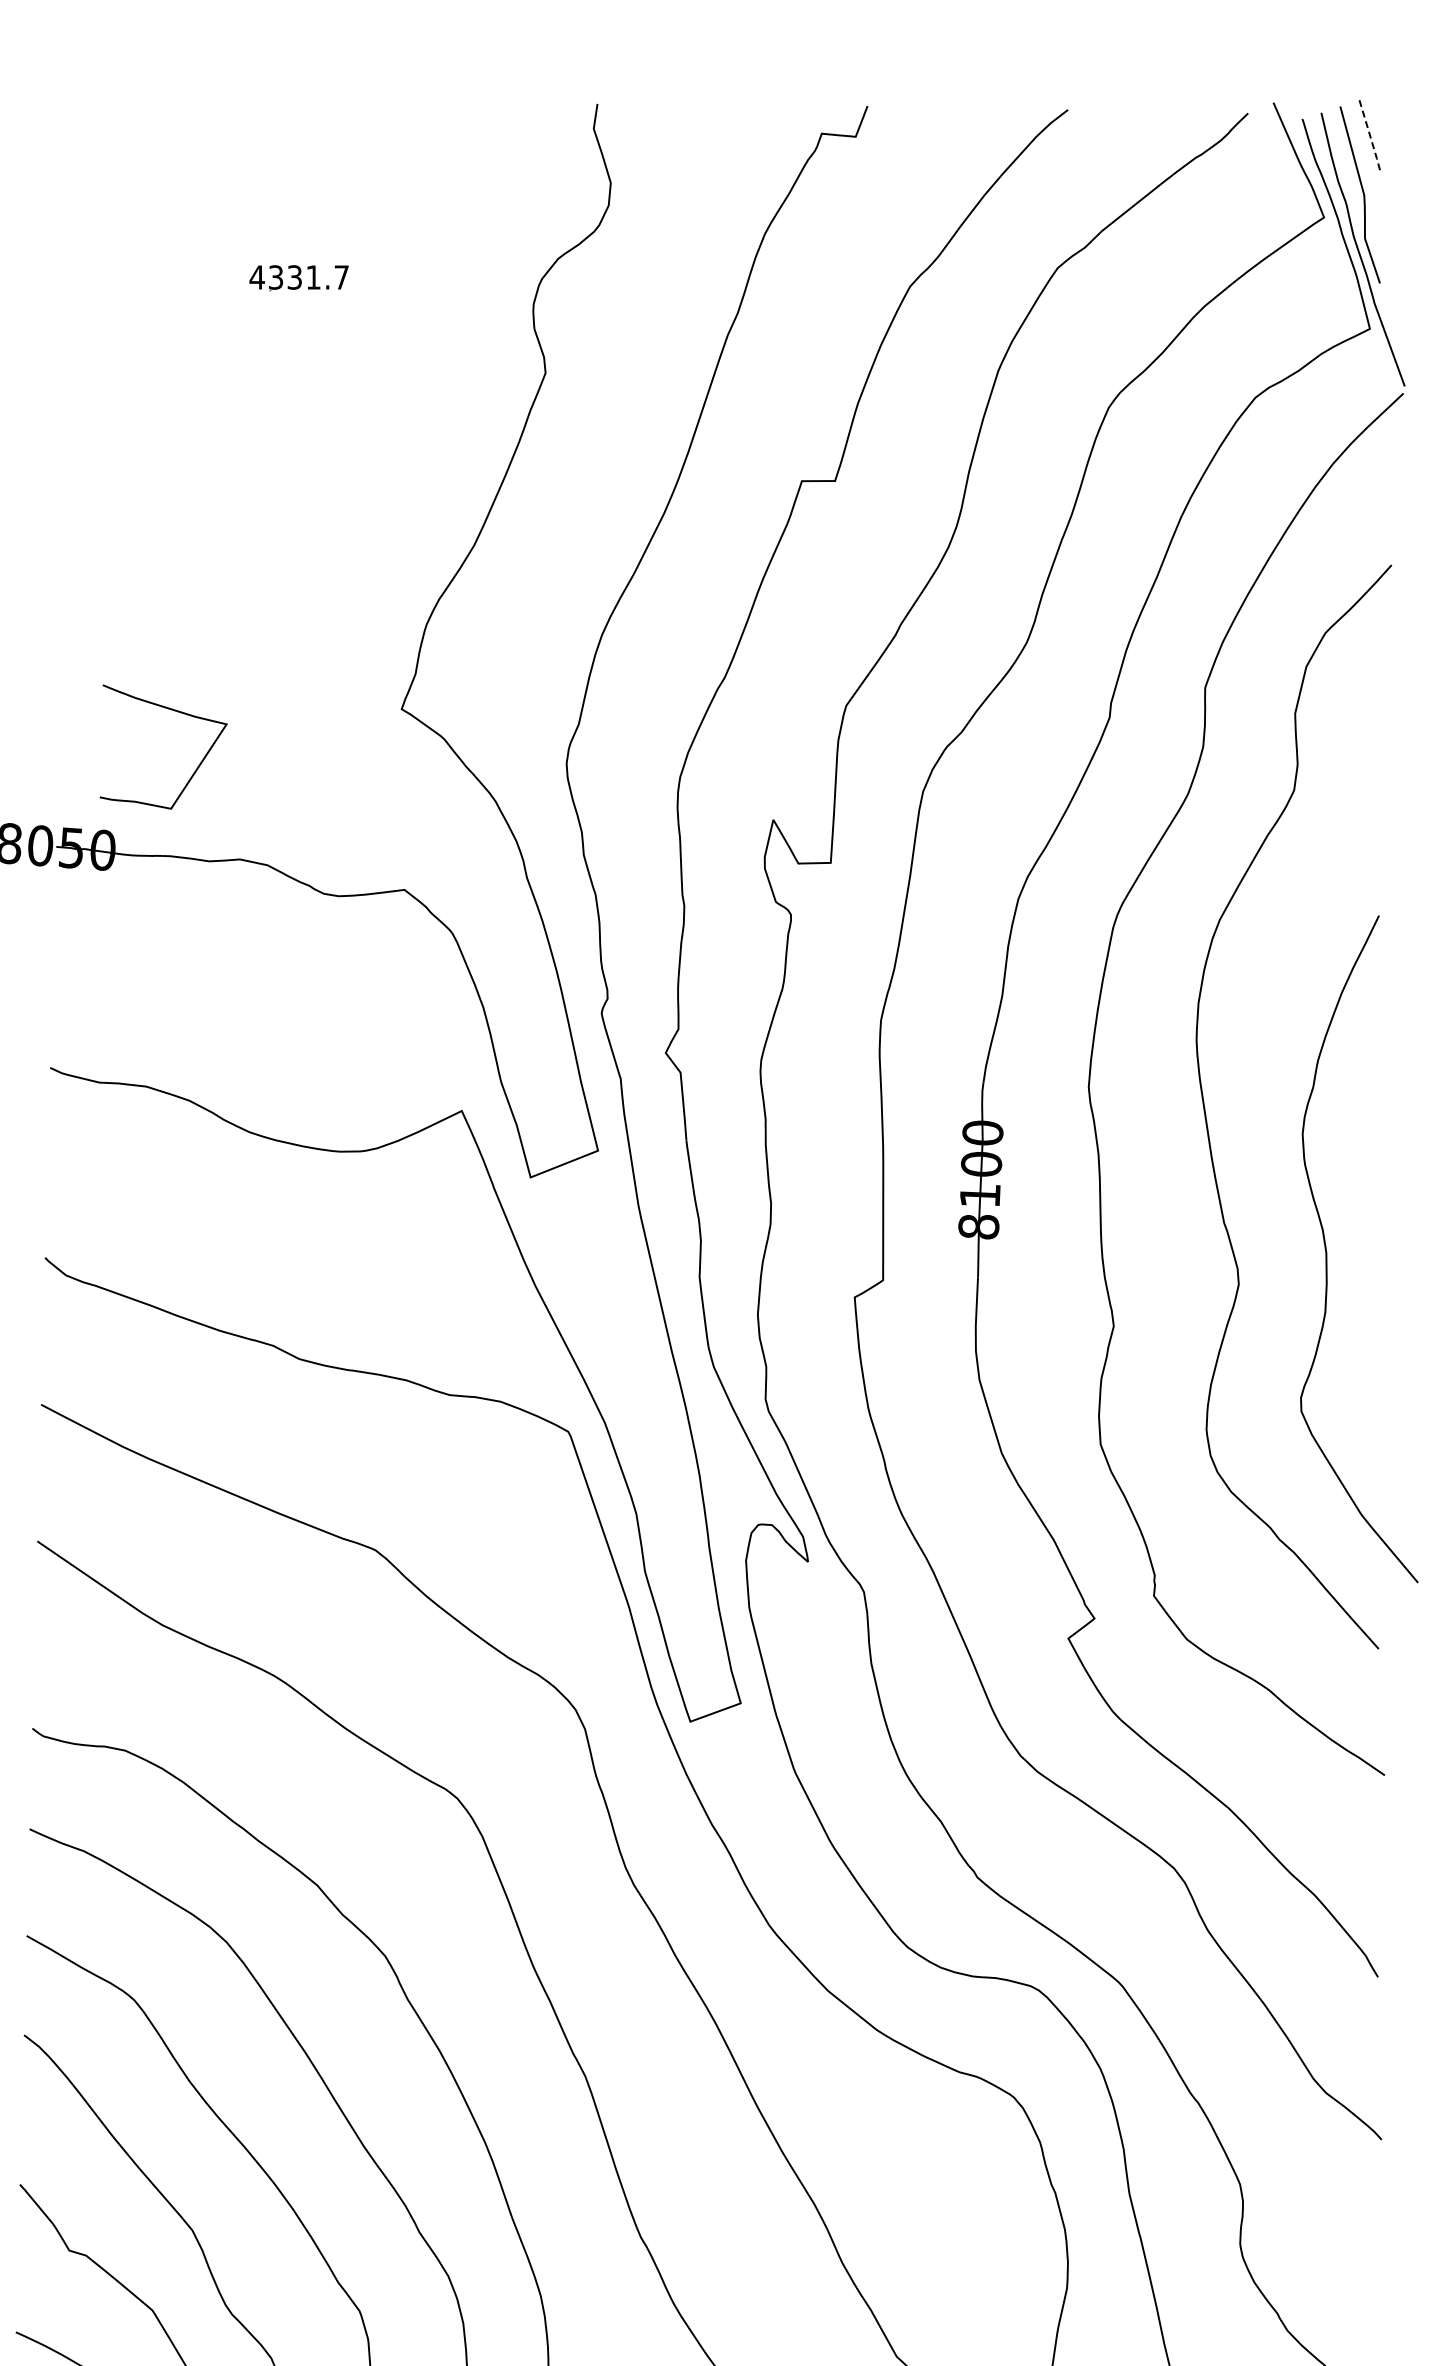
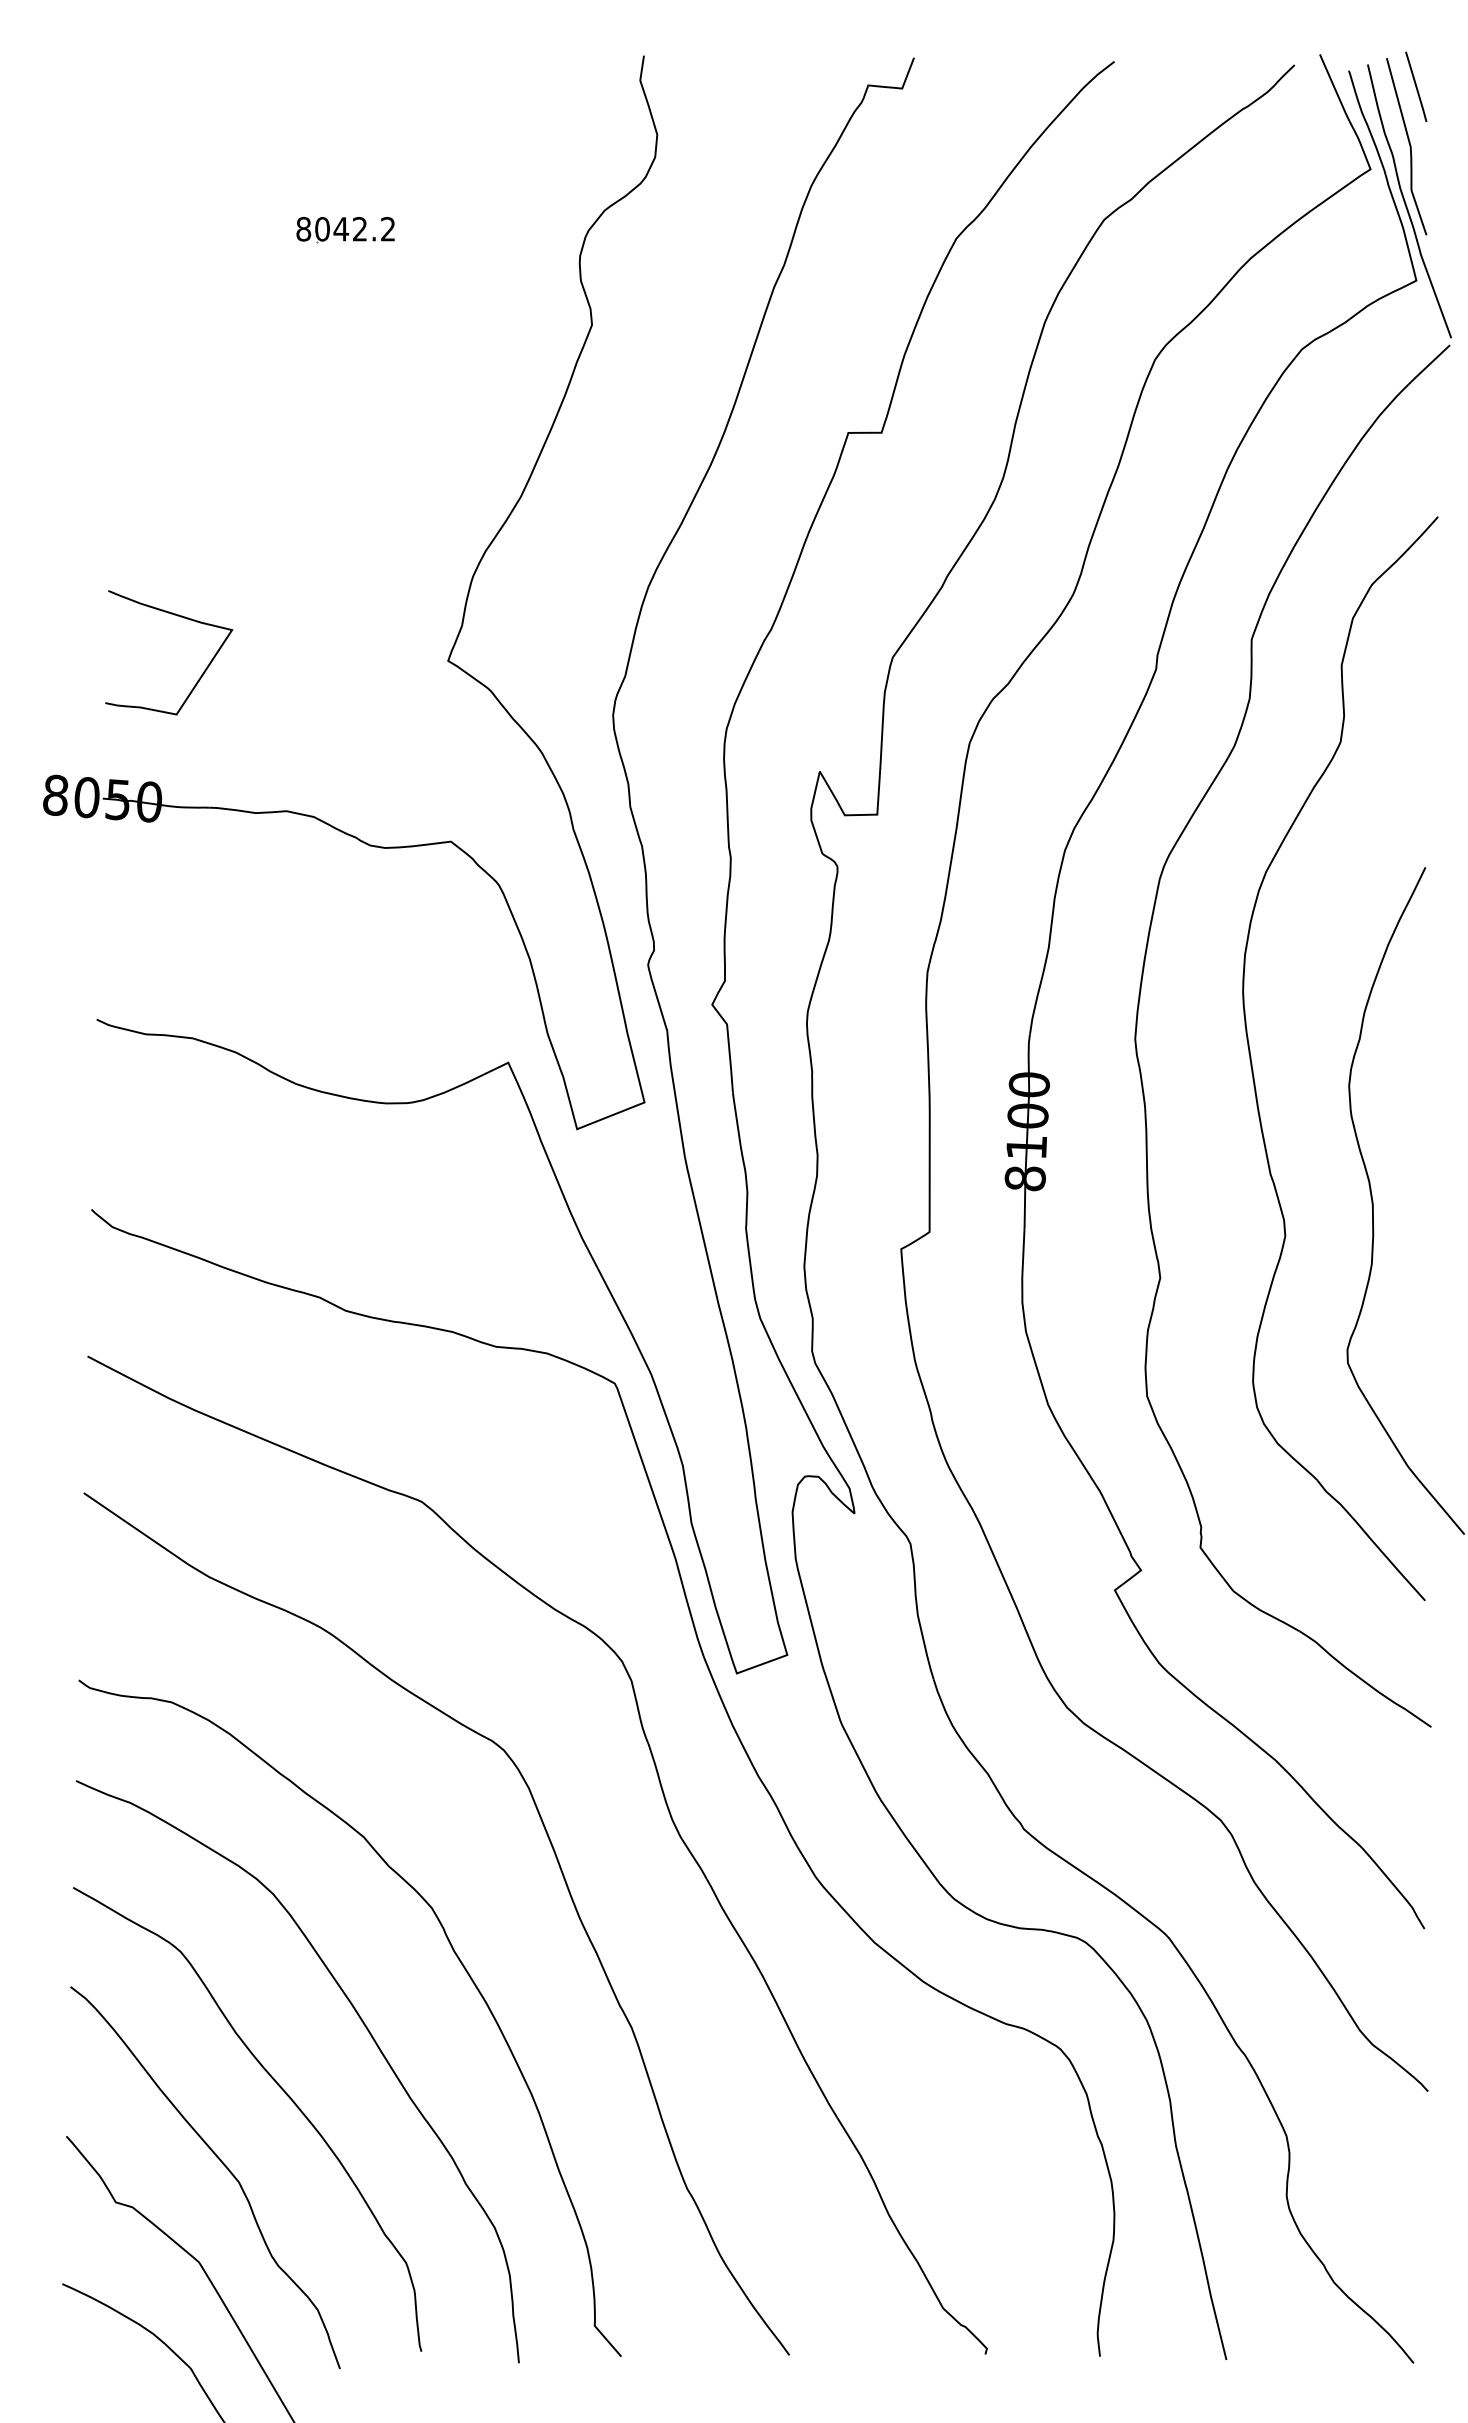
line: (1370, 134) -> (1416, 86), dashed -> solid
text: (299, 276) -> (345, 228), 4331.7 -> 8042.2
curve: (175, 711) -> (180, 617), moved

